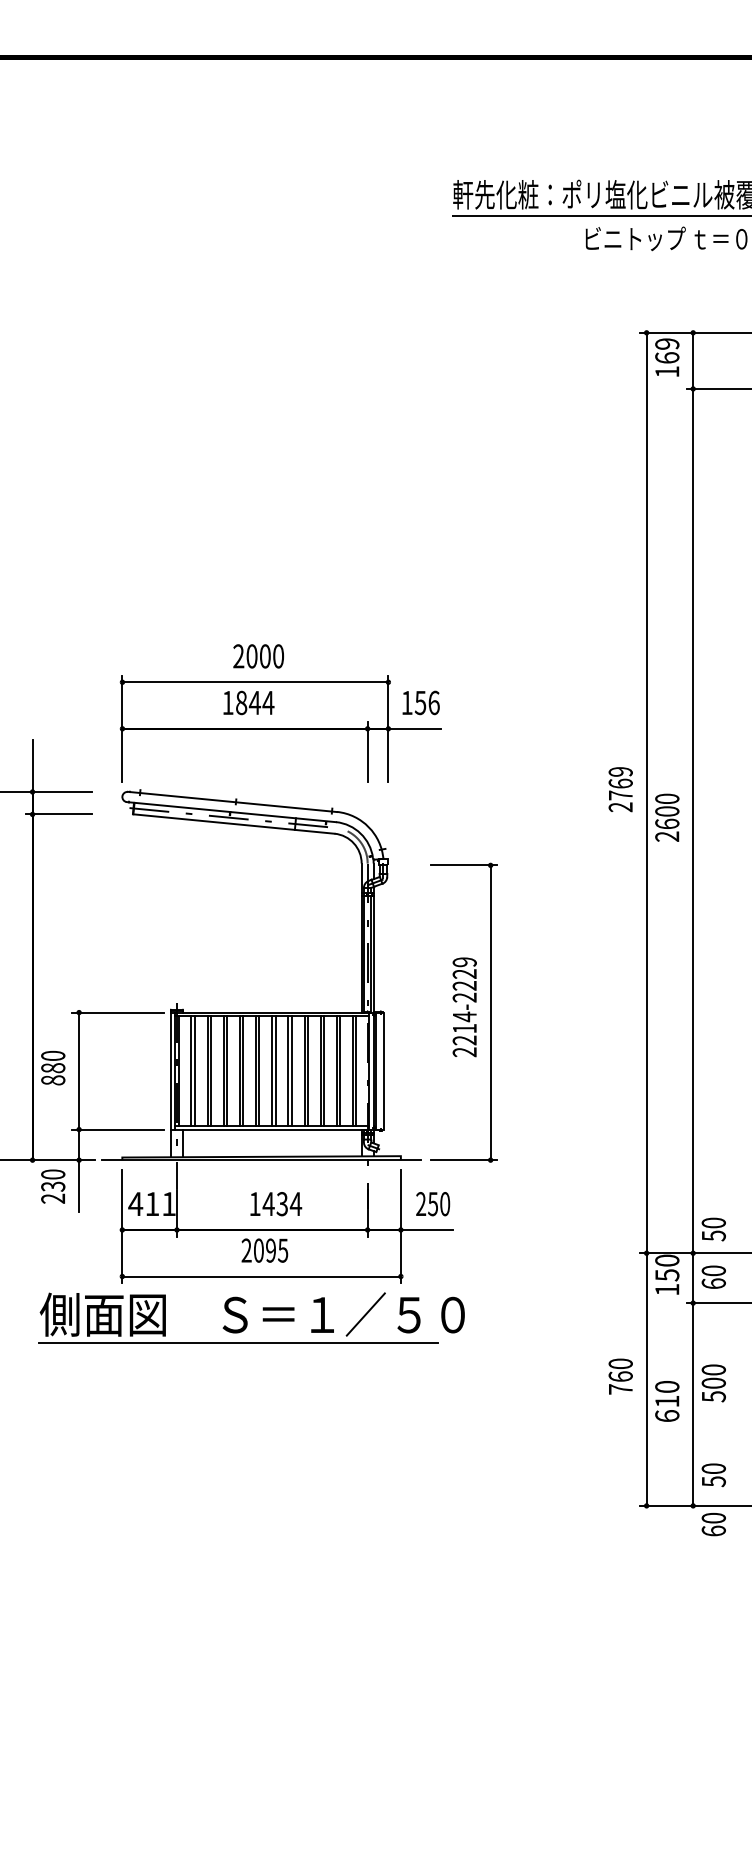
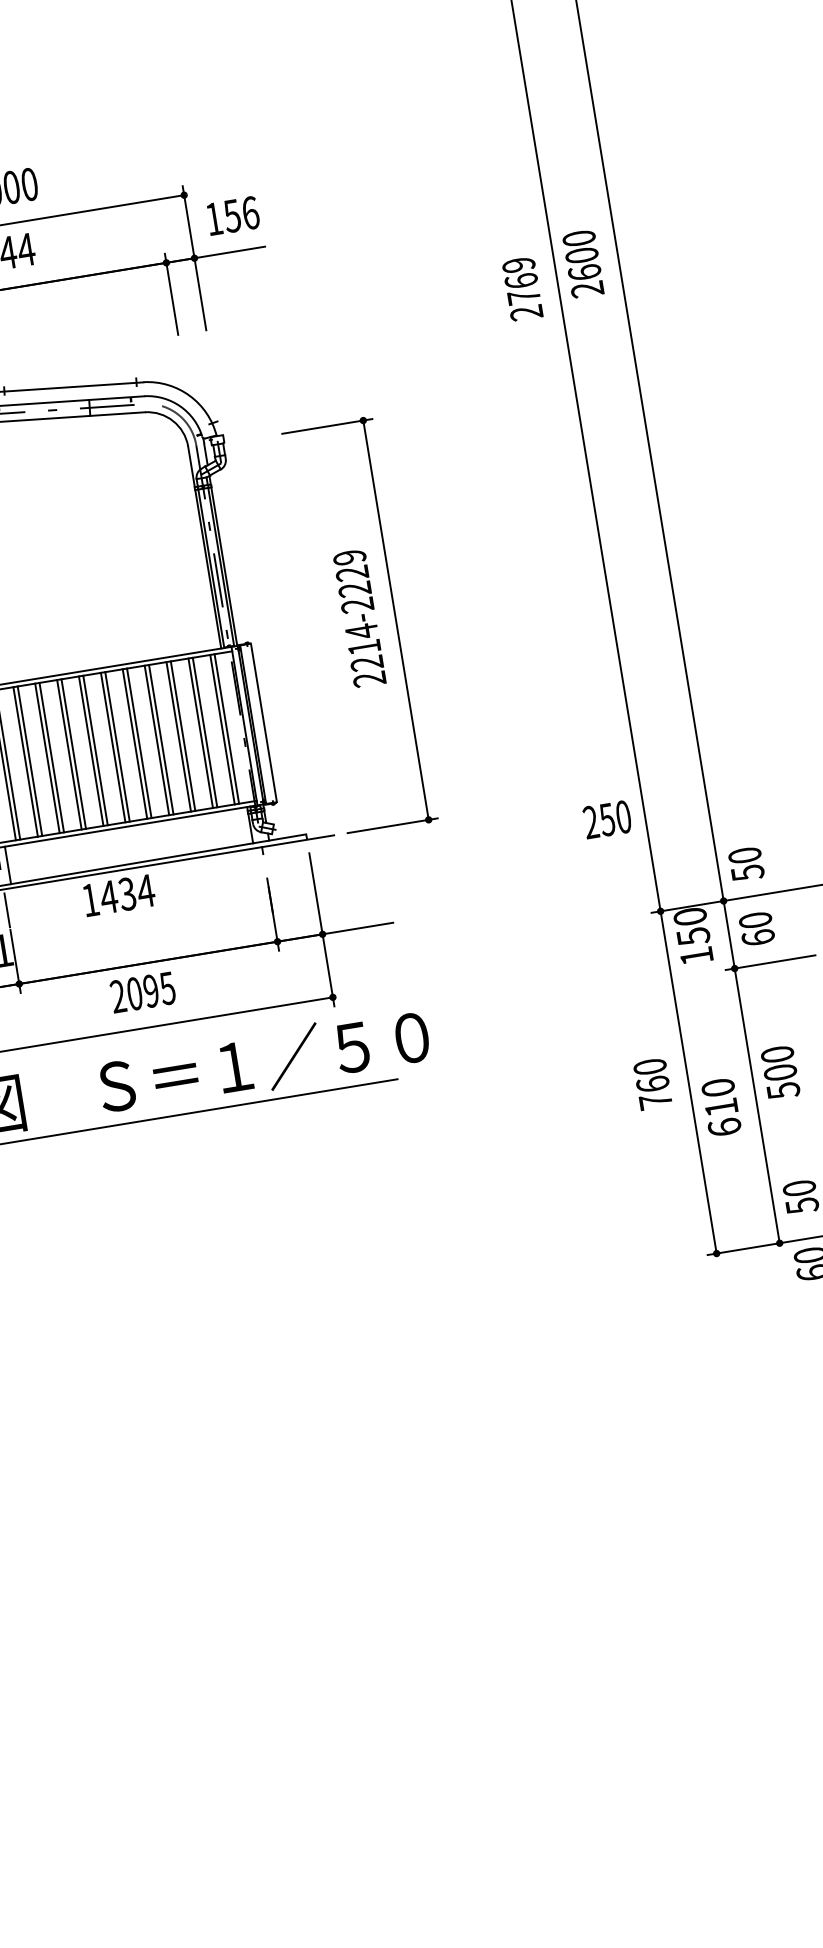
text: (667, 817) -> (583, 263), moved
text: (276, 1204) -> (119, 895), moved
text: (433, 1204) -> (607, 820), moved

